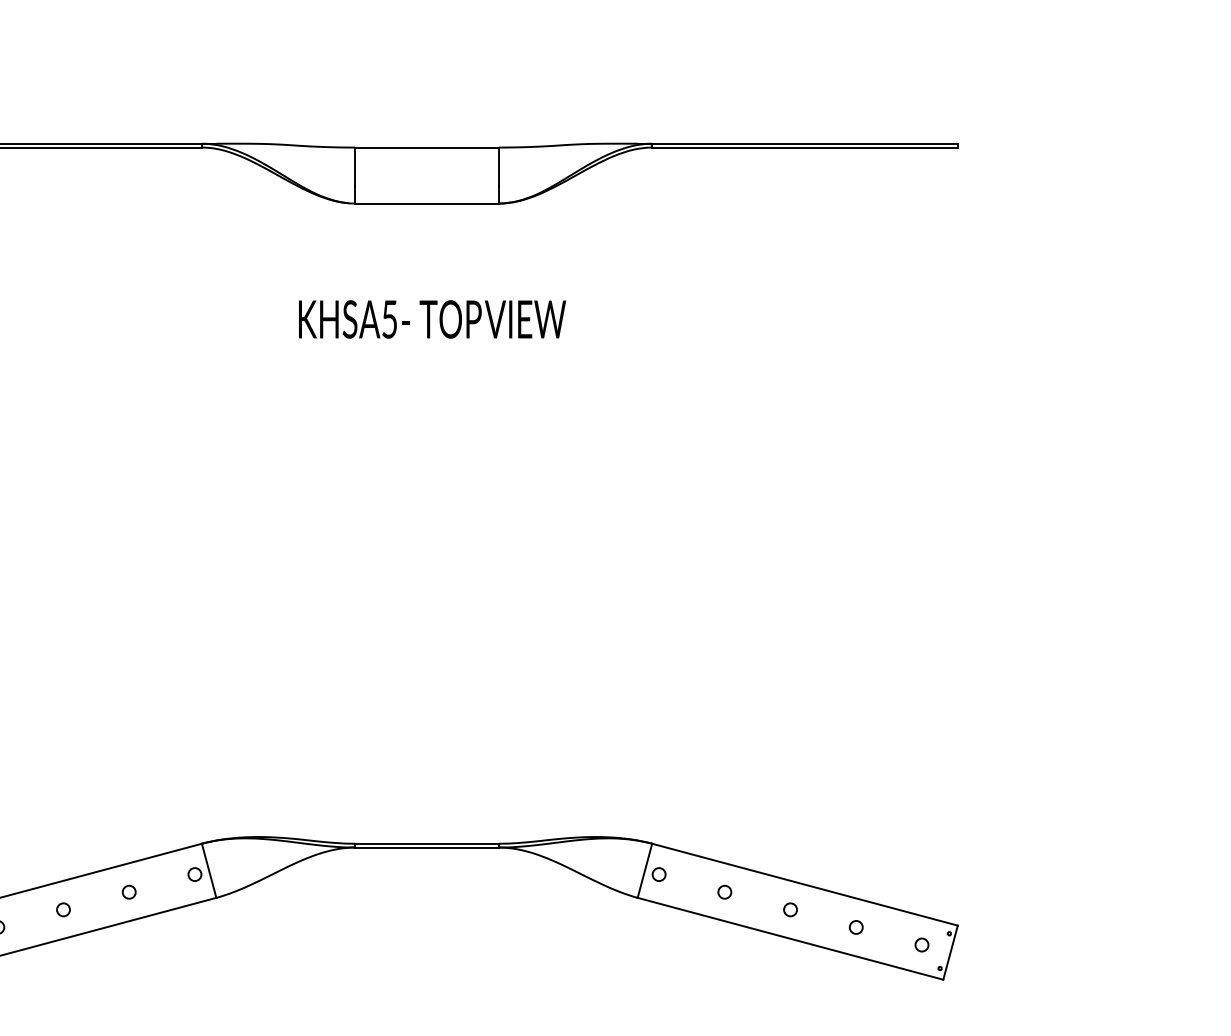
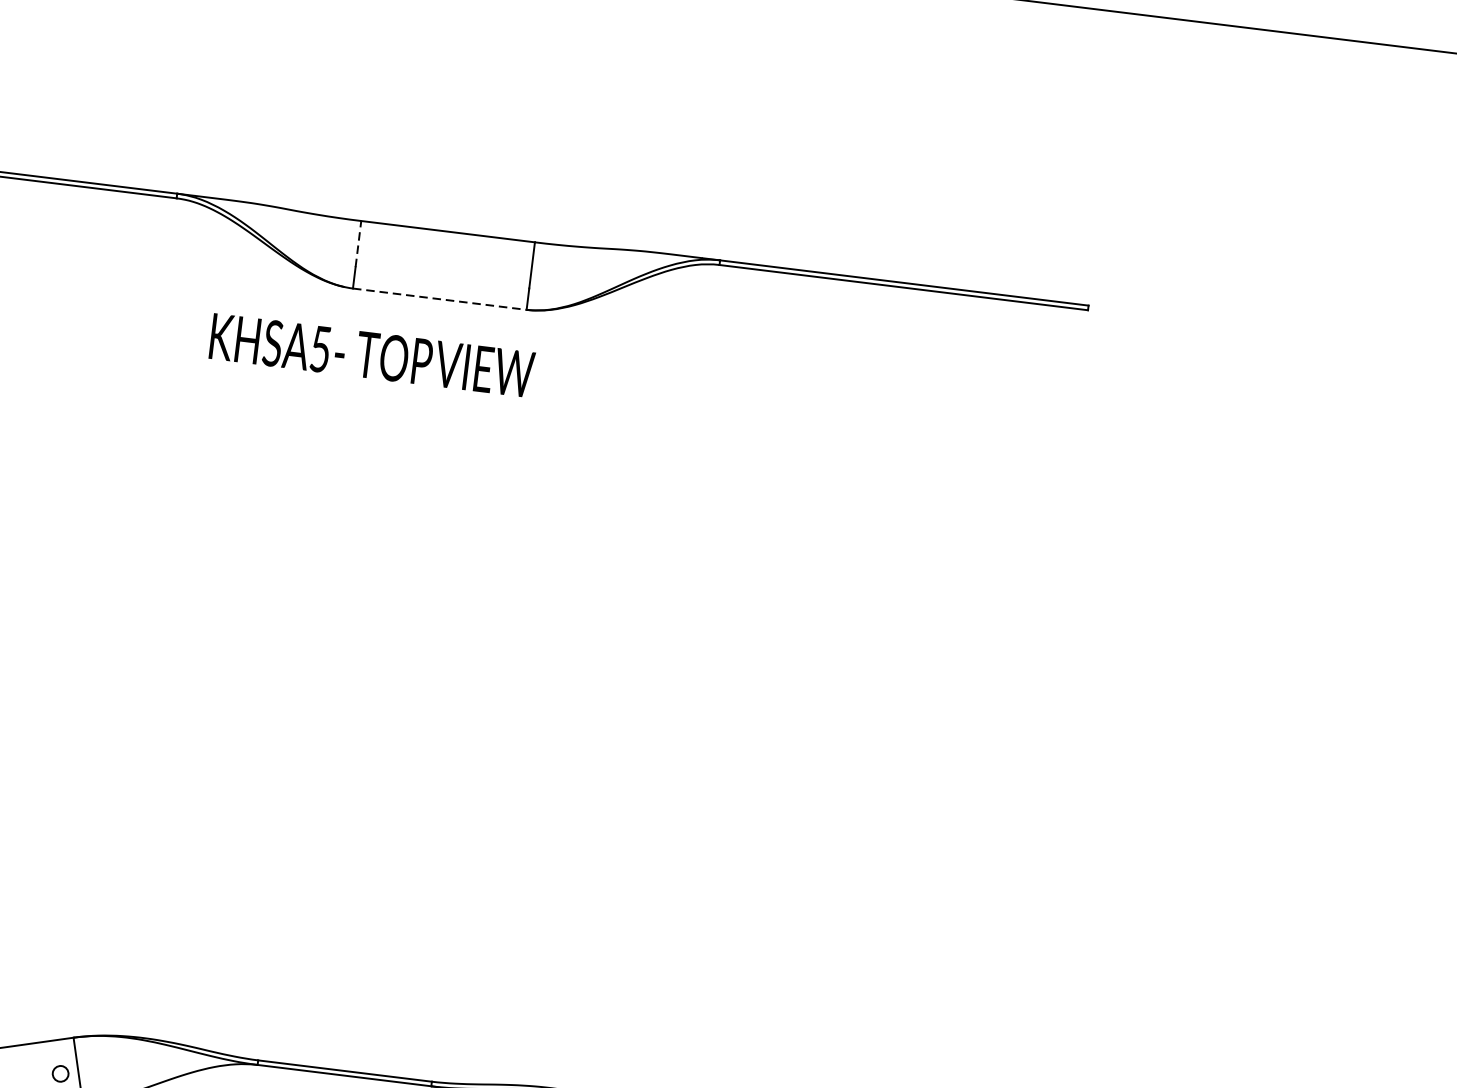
line: (355, 166) -> (359, 243), solid -> dashed
line: (427, 203) -> (440, 299), solid -> dashed
text: (432, 319) -> (372, 355), moved

